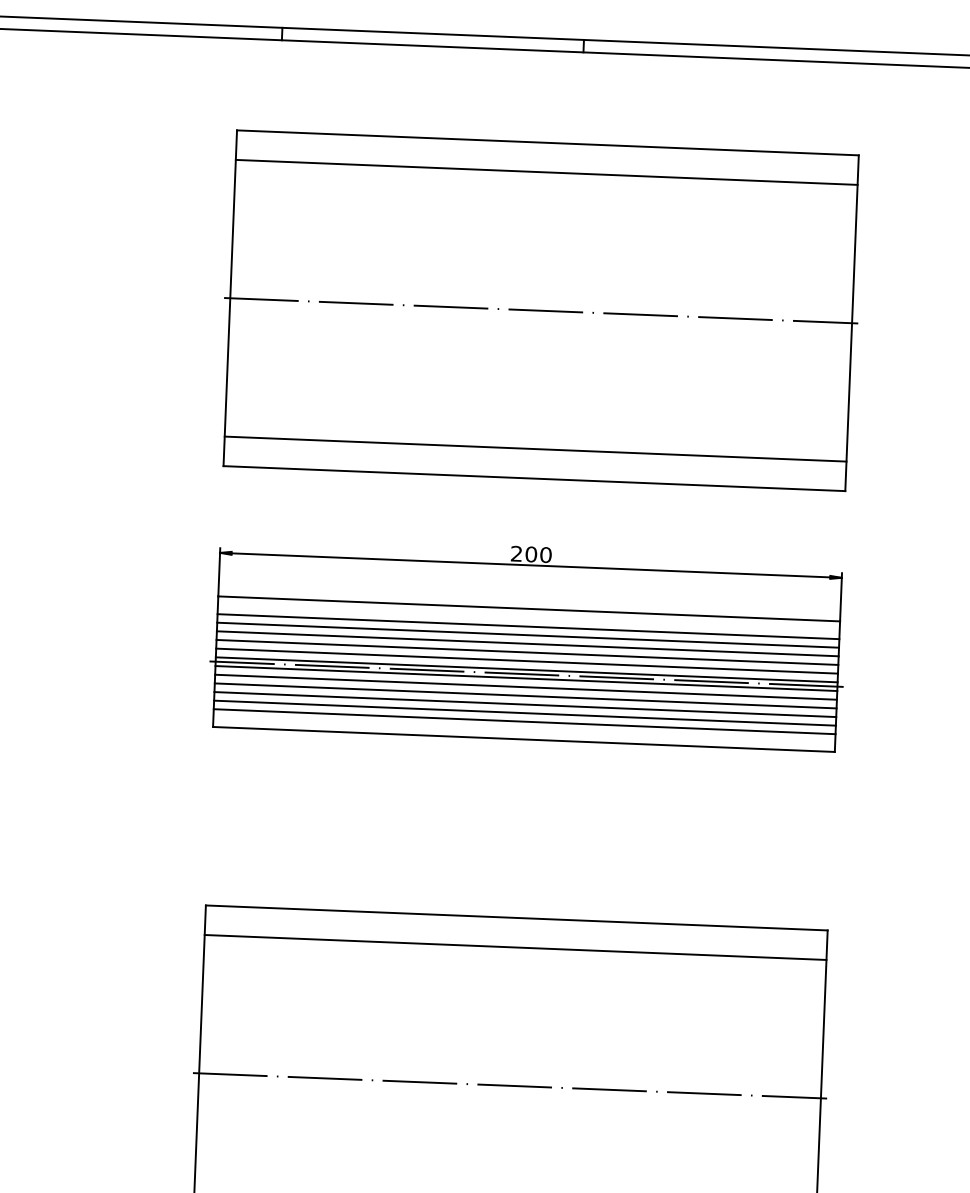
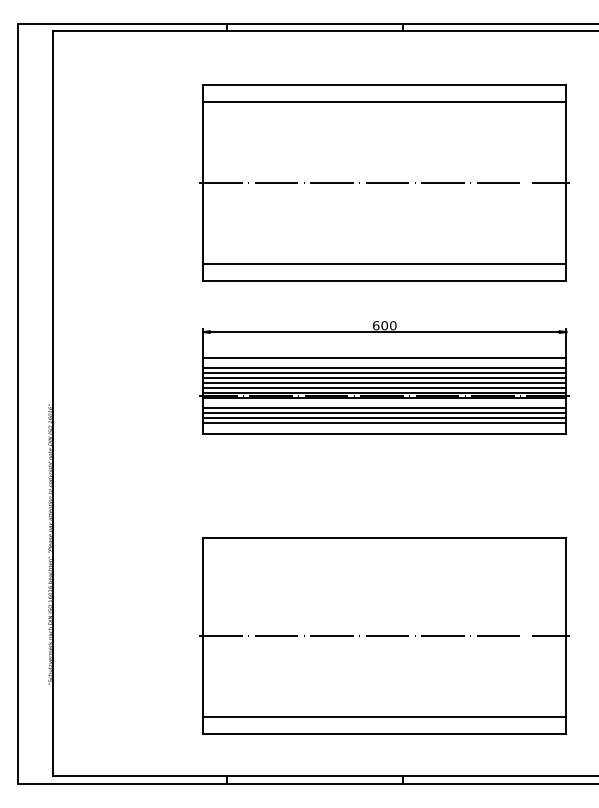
text: (515, 553) -> (375, 325), 200 -> 600
line: (525, 687) -> (384, 403), removed
line: (515, 947) -> (384, 555), removed

